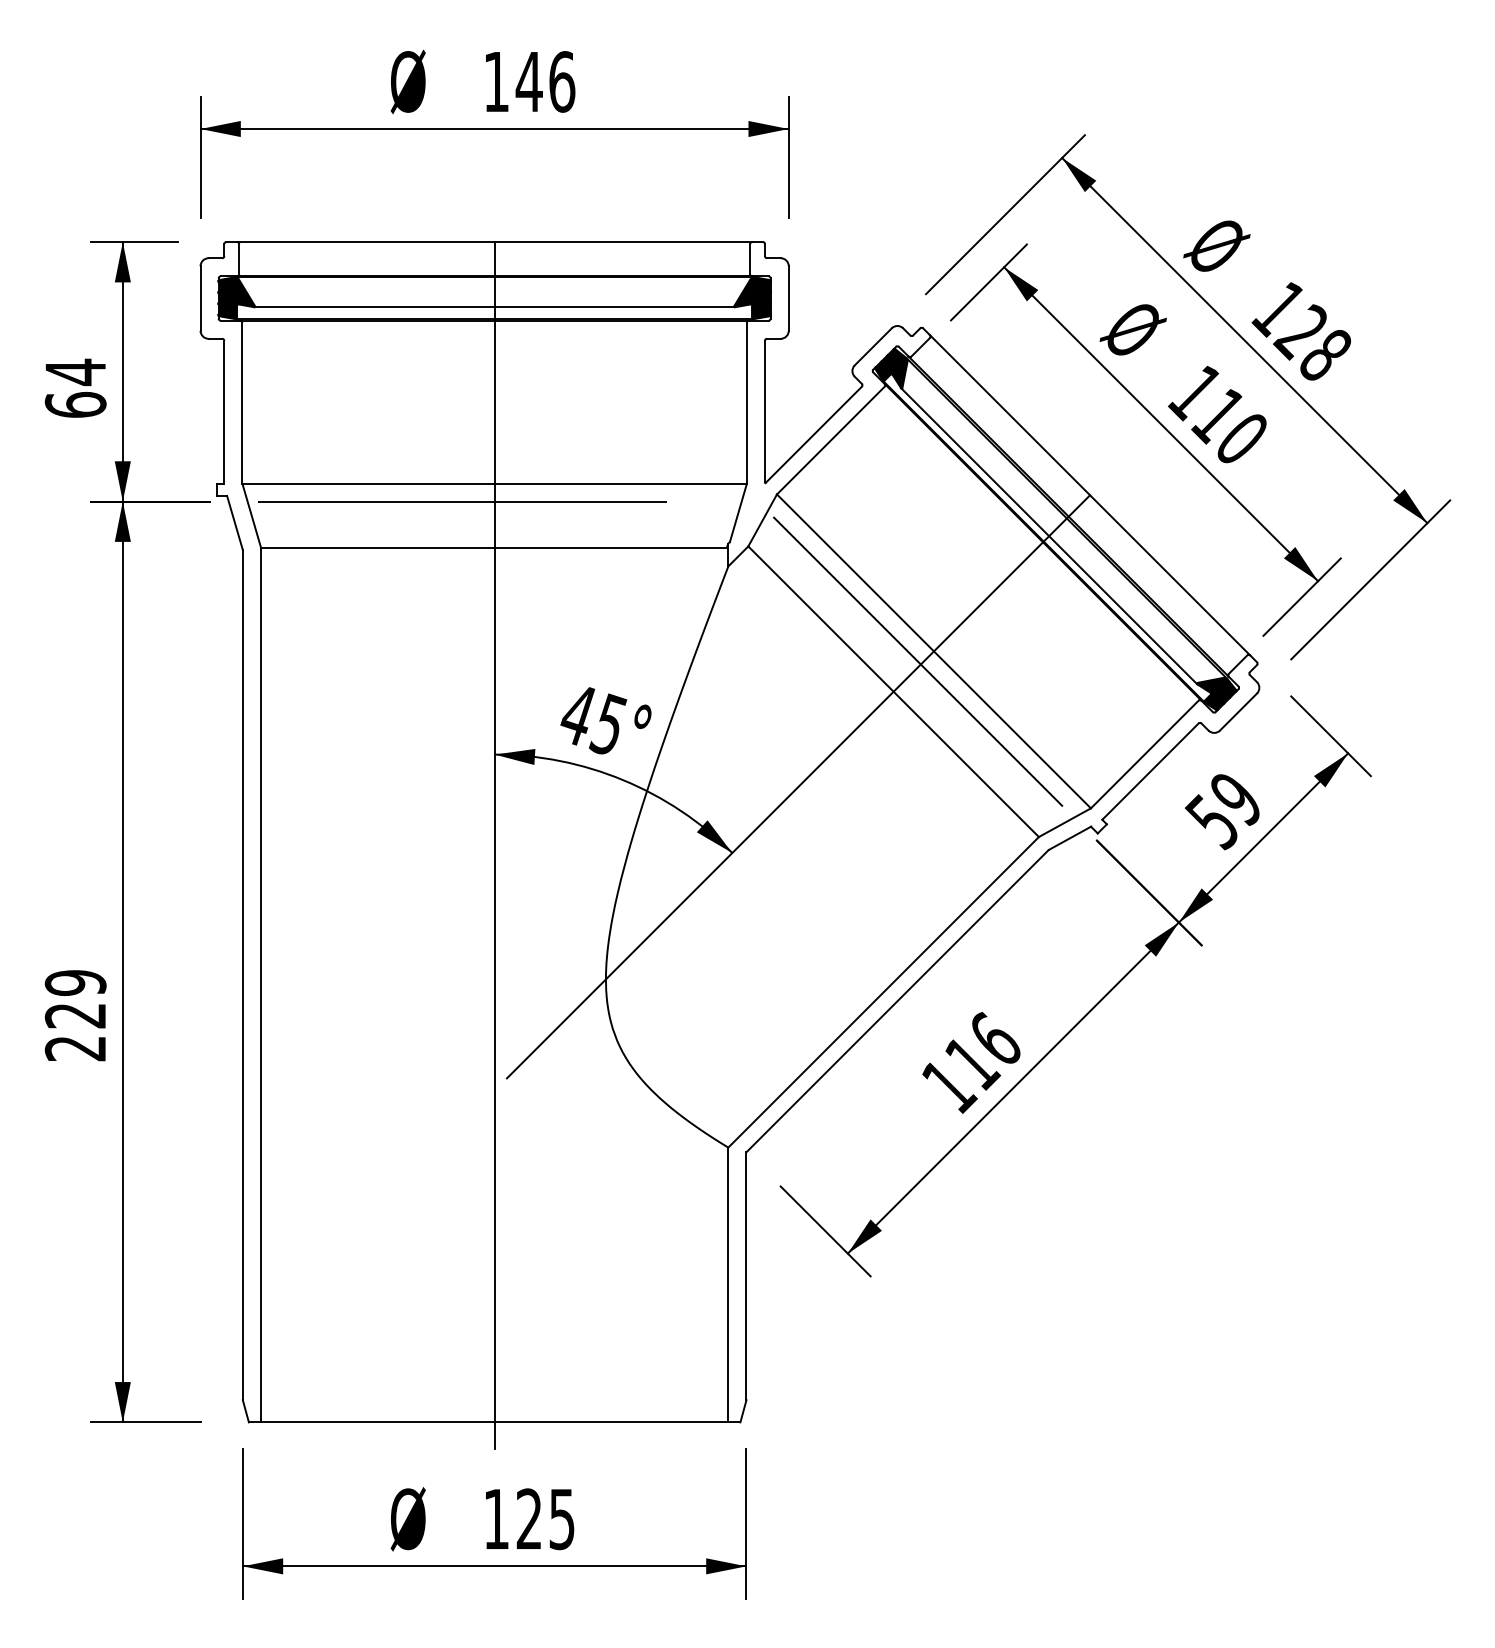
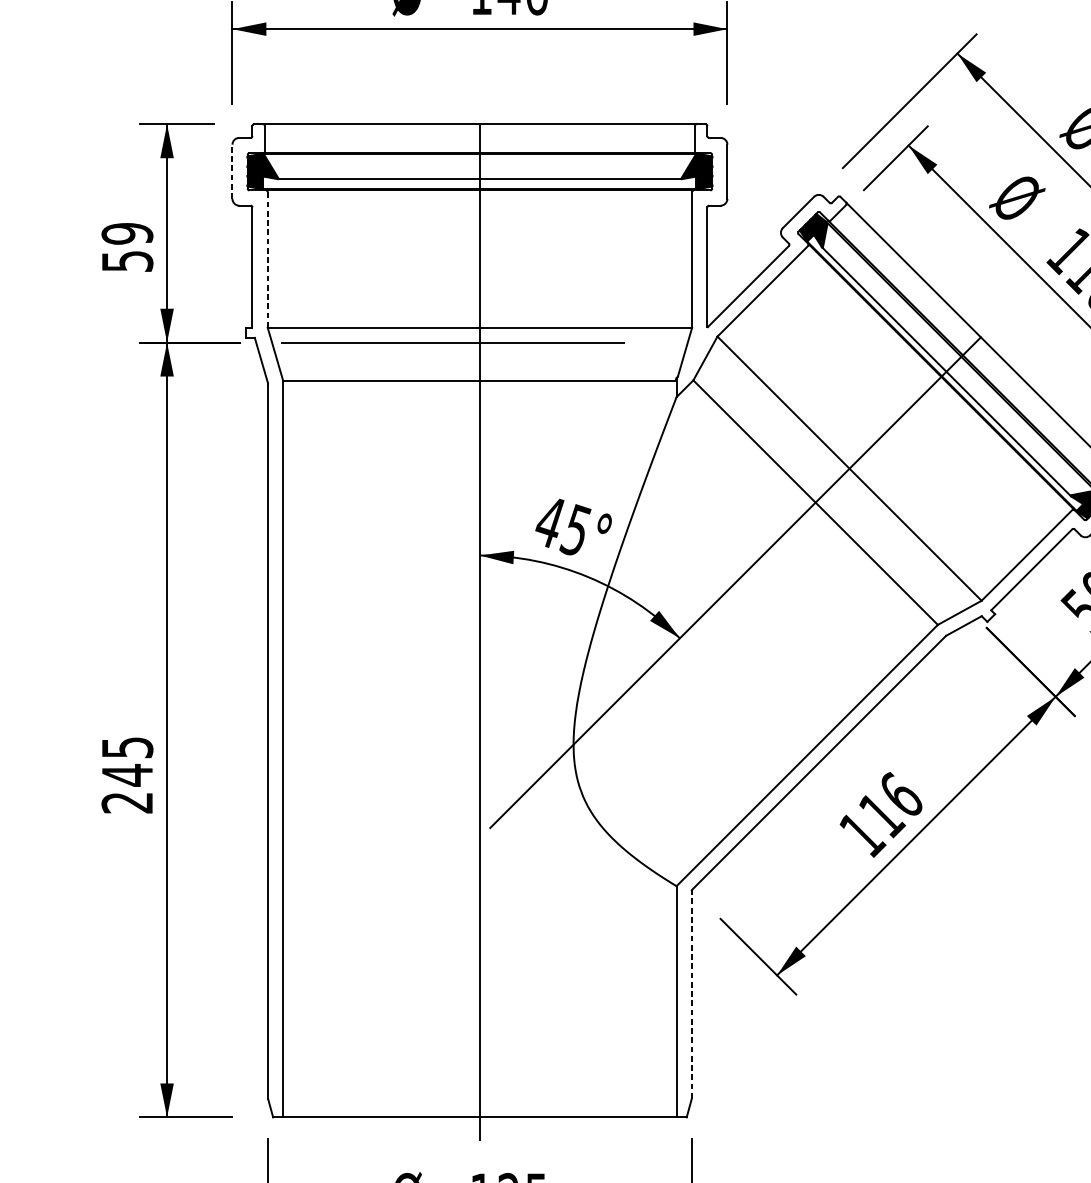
line: (200, 298) -> (232, 171), solid -> dashed
text: (75, 387) -> (127, 246), 64 -> 59
line: (242, 403) -> (267, 260), solid -> dashed
line: (911, 654) -> (830, 471), removed
text: (75, 999) -> (127, 761), 229 -> 245
line: (746, 1276) -> (691, 994), solid -> dashed

